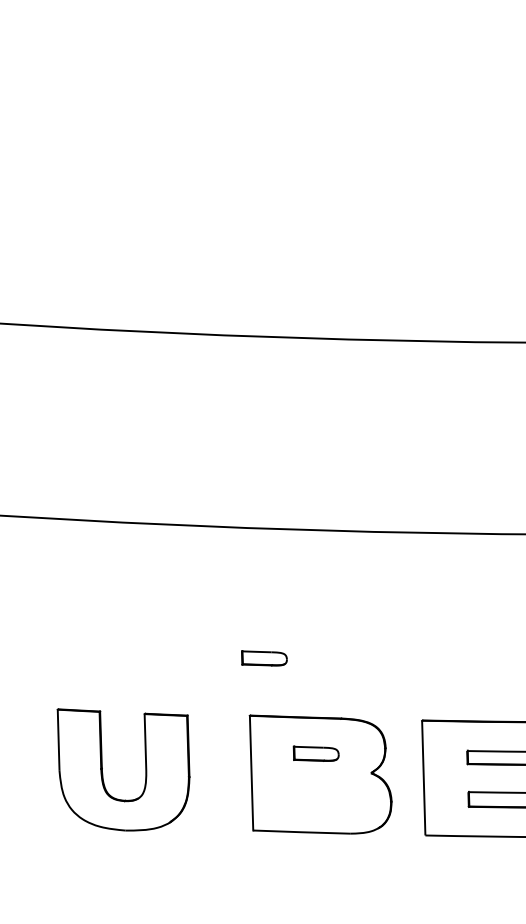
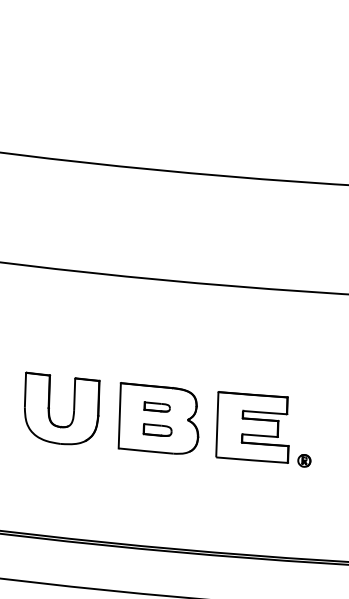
part: (263, 657) -> (130, 350), removed
part: (144, 766) -> (73, 408), moved
part: (319, 792) -> (157, 429), added

